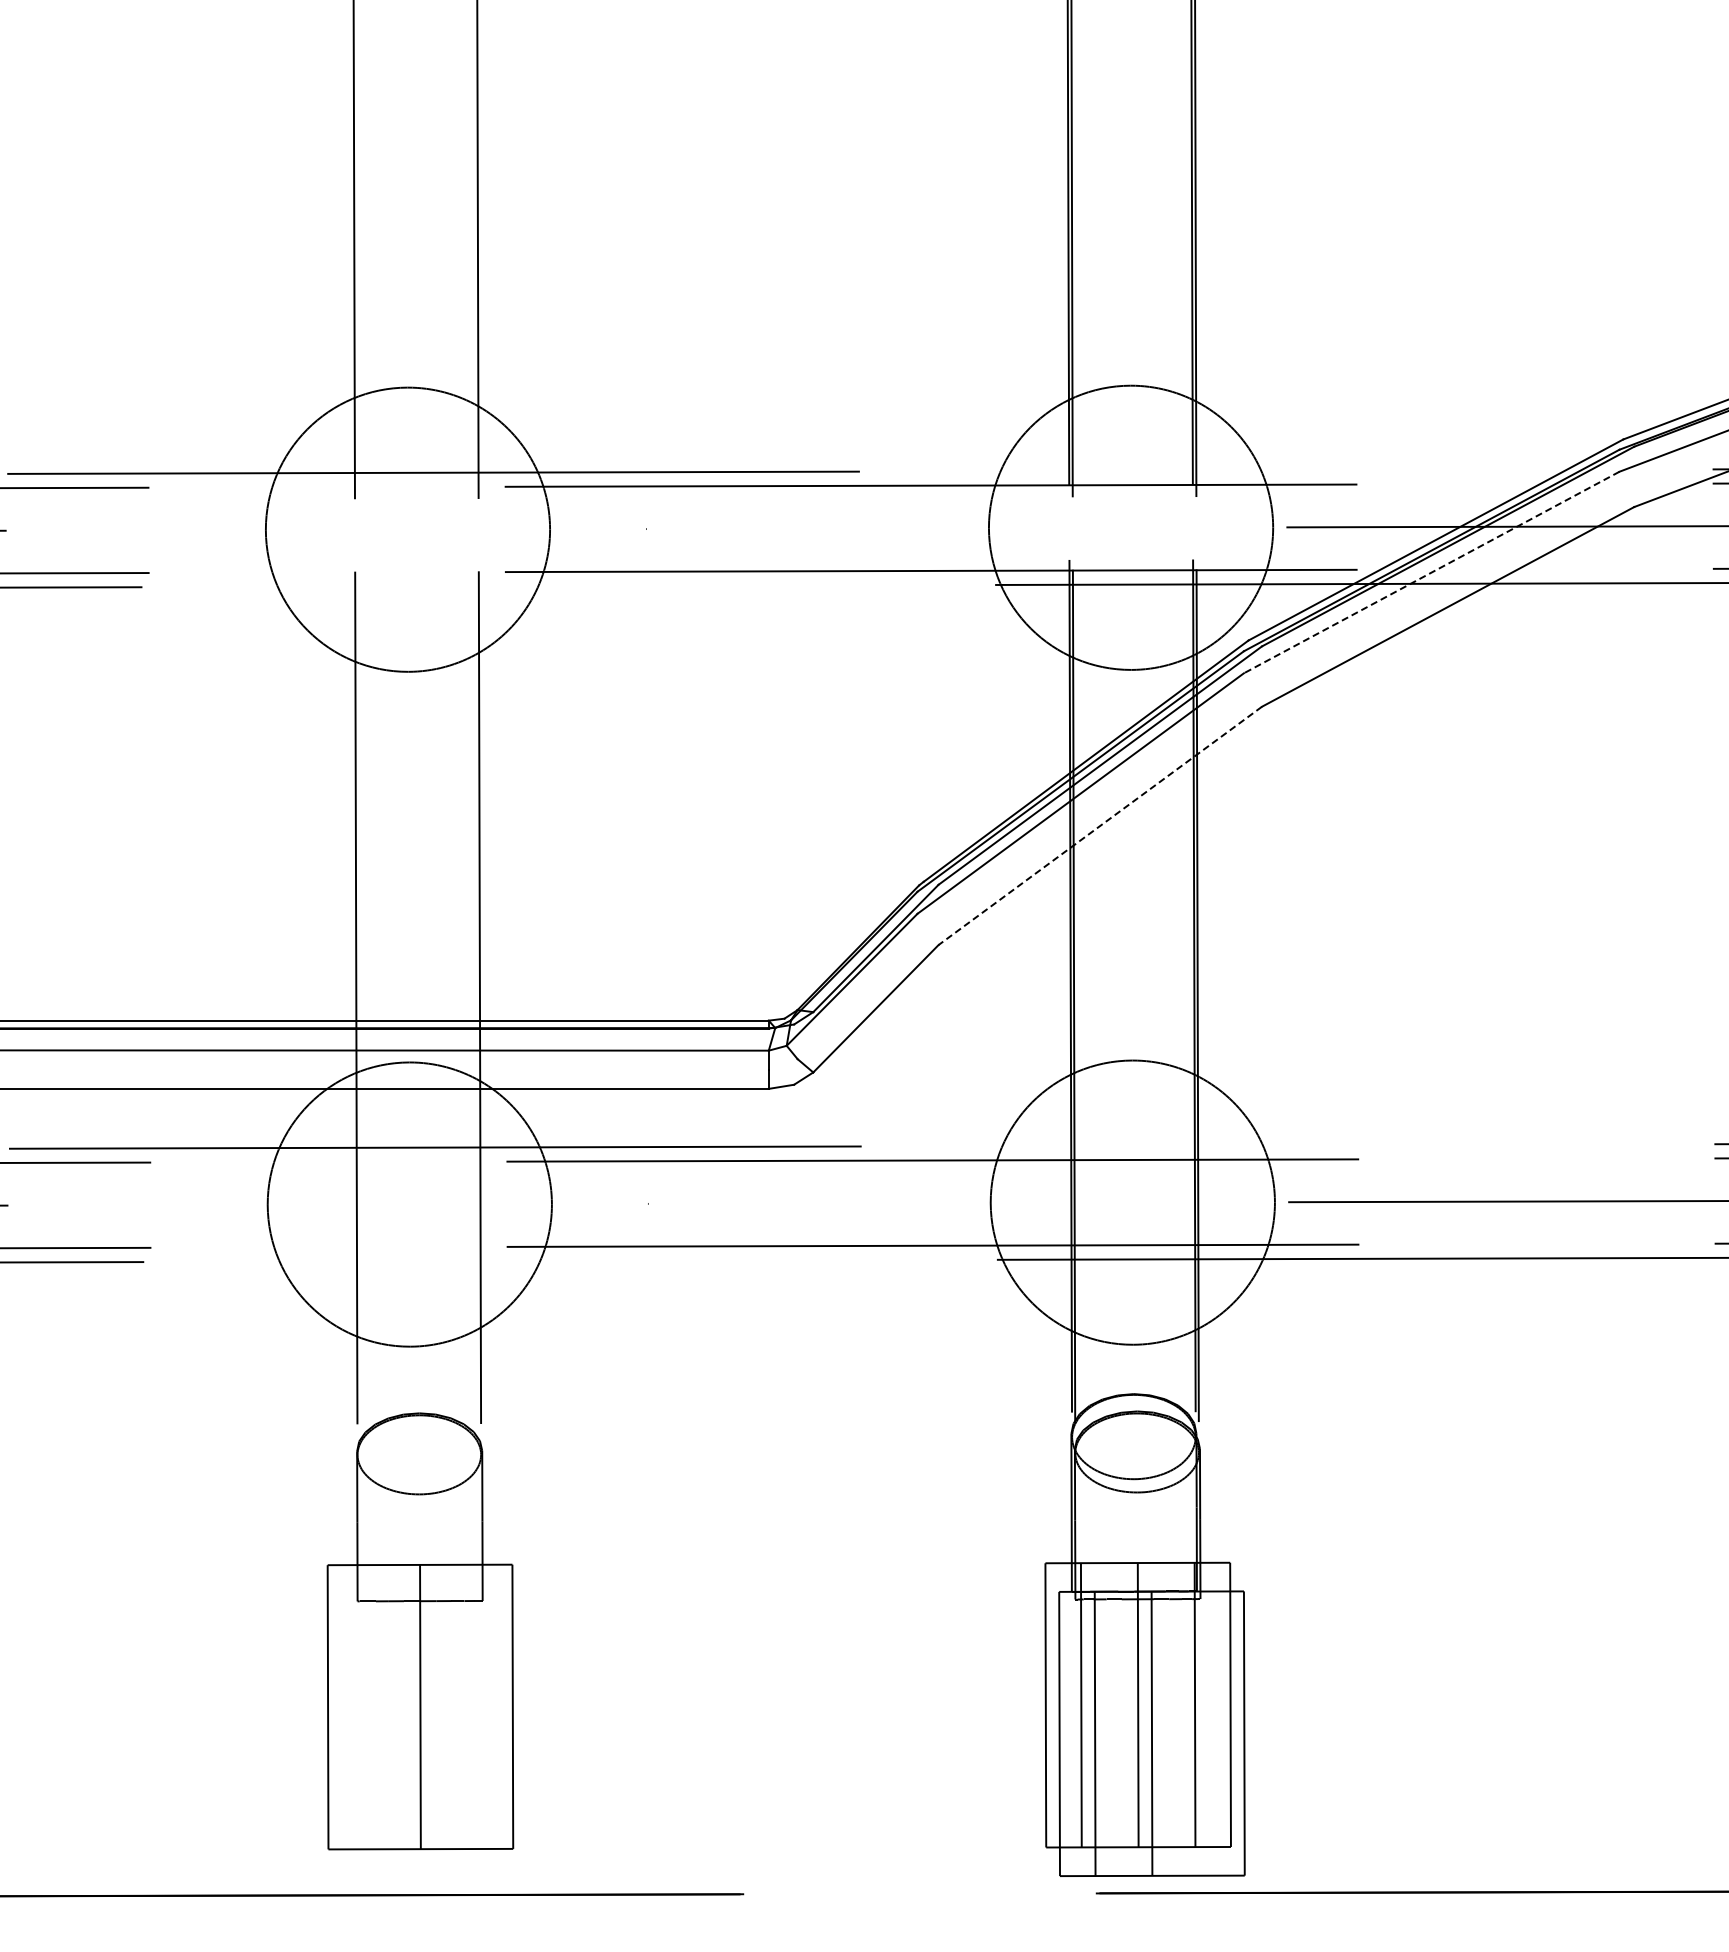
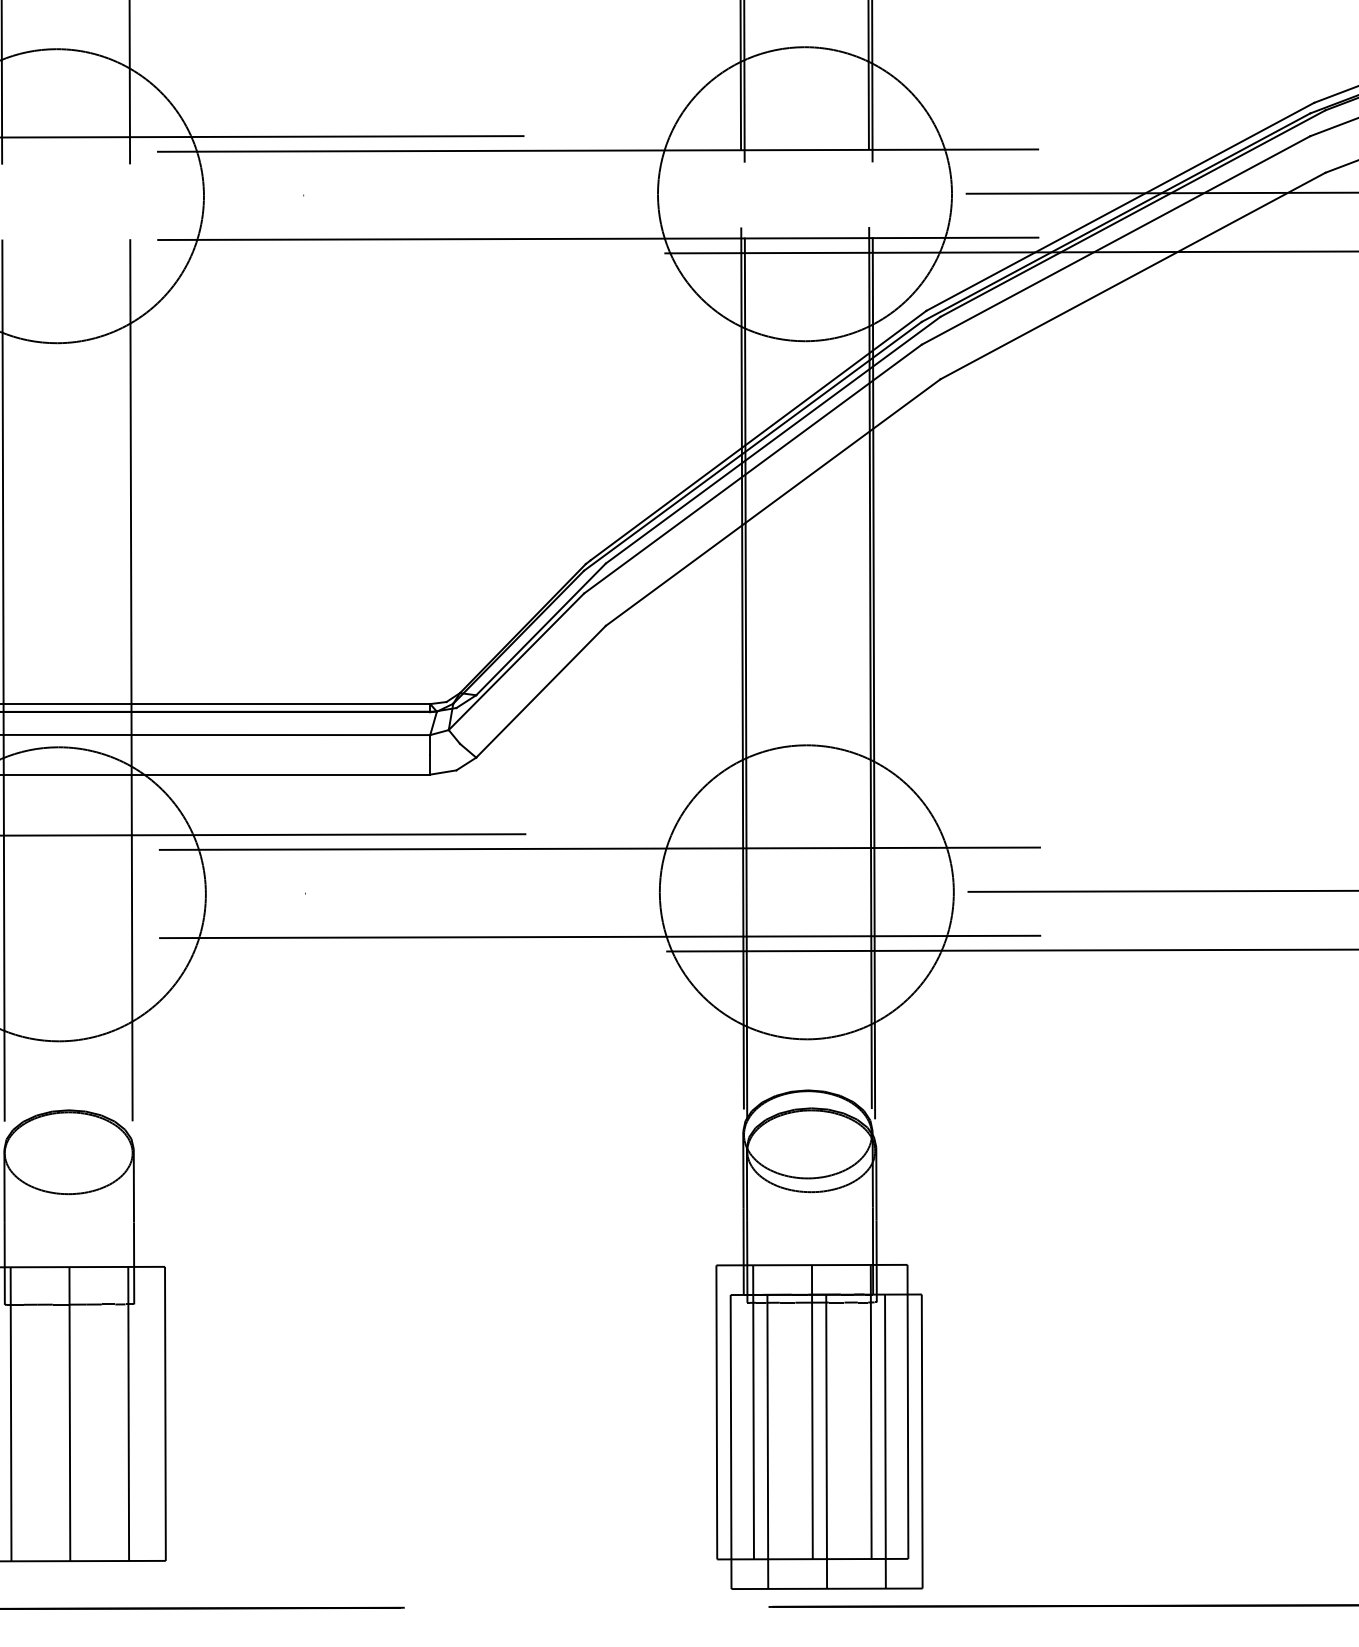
line: (1431, 572) -> (1115, 240), dashed -> solid
line: (1100, 825) -> (773, 502), dashed -> solid
line: (476, 1706) -> (127, 1413), added
line: (363, 1707) -> (10, 1414), added
line: (1208, 1733) -> (885, 1441), added

